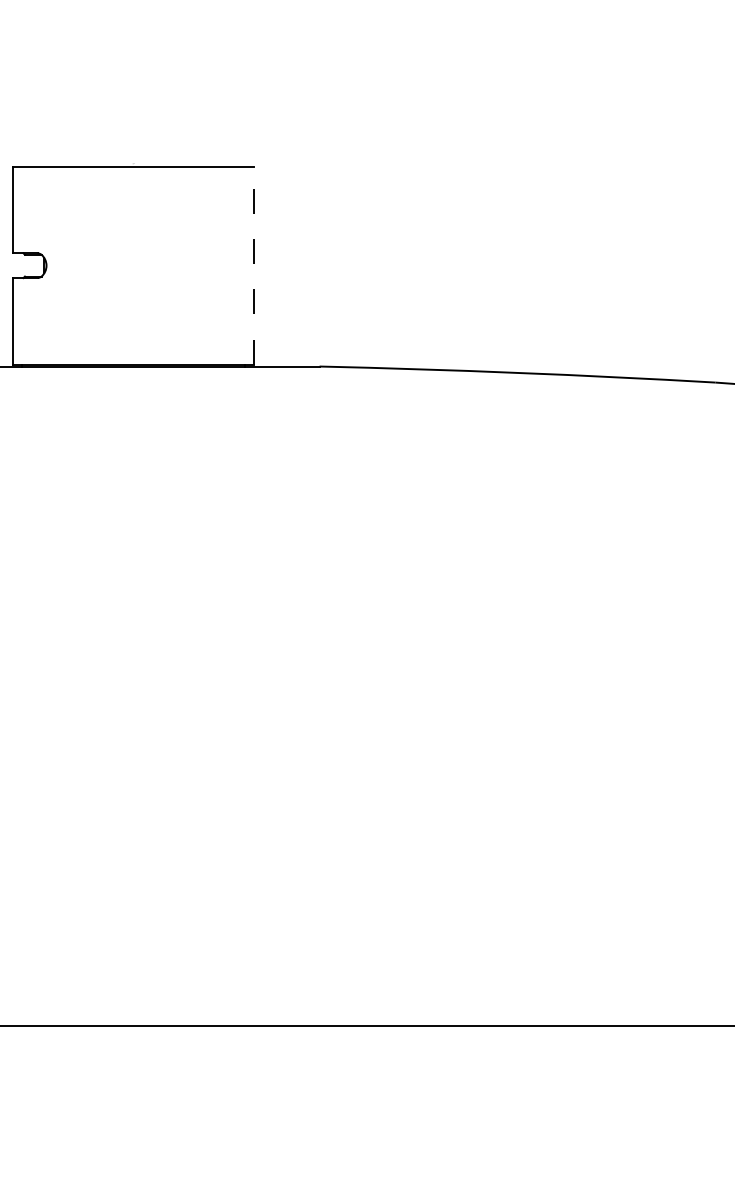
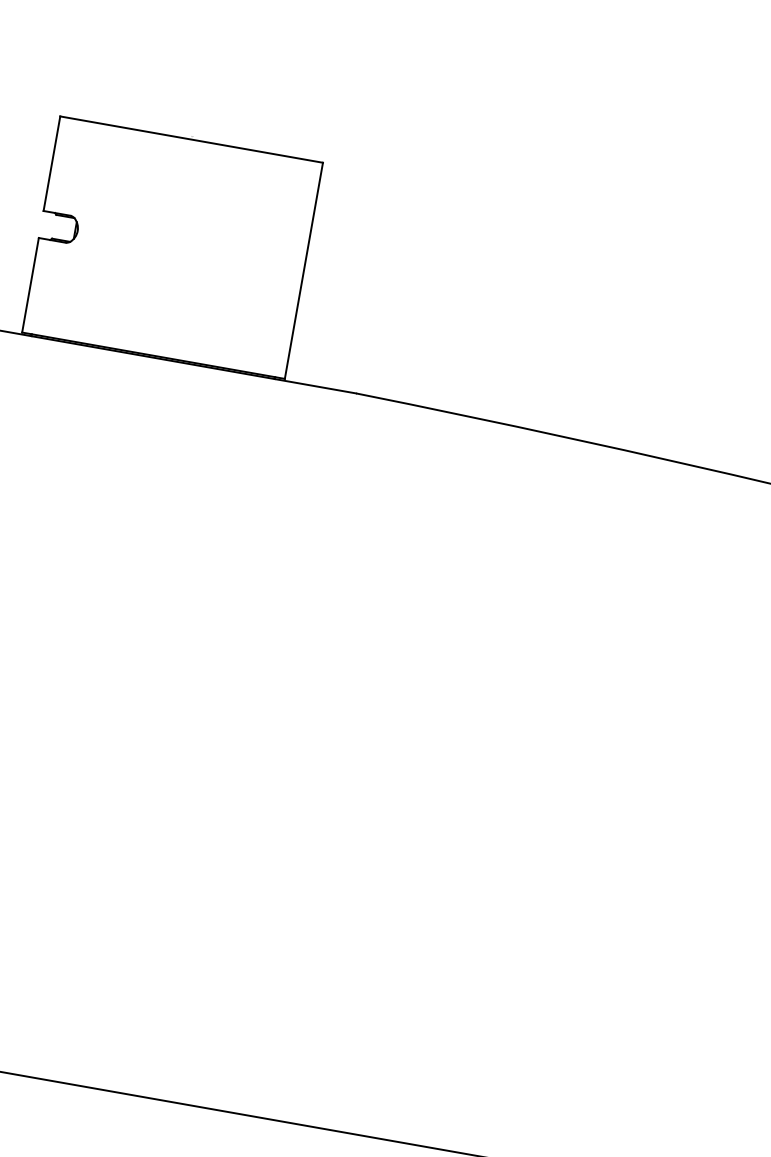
line: (253, 265) -> (303, 270), dashed -> solid

